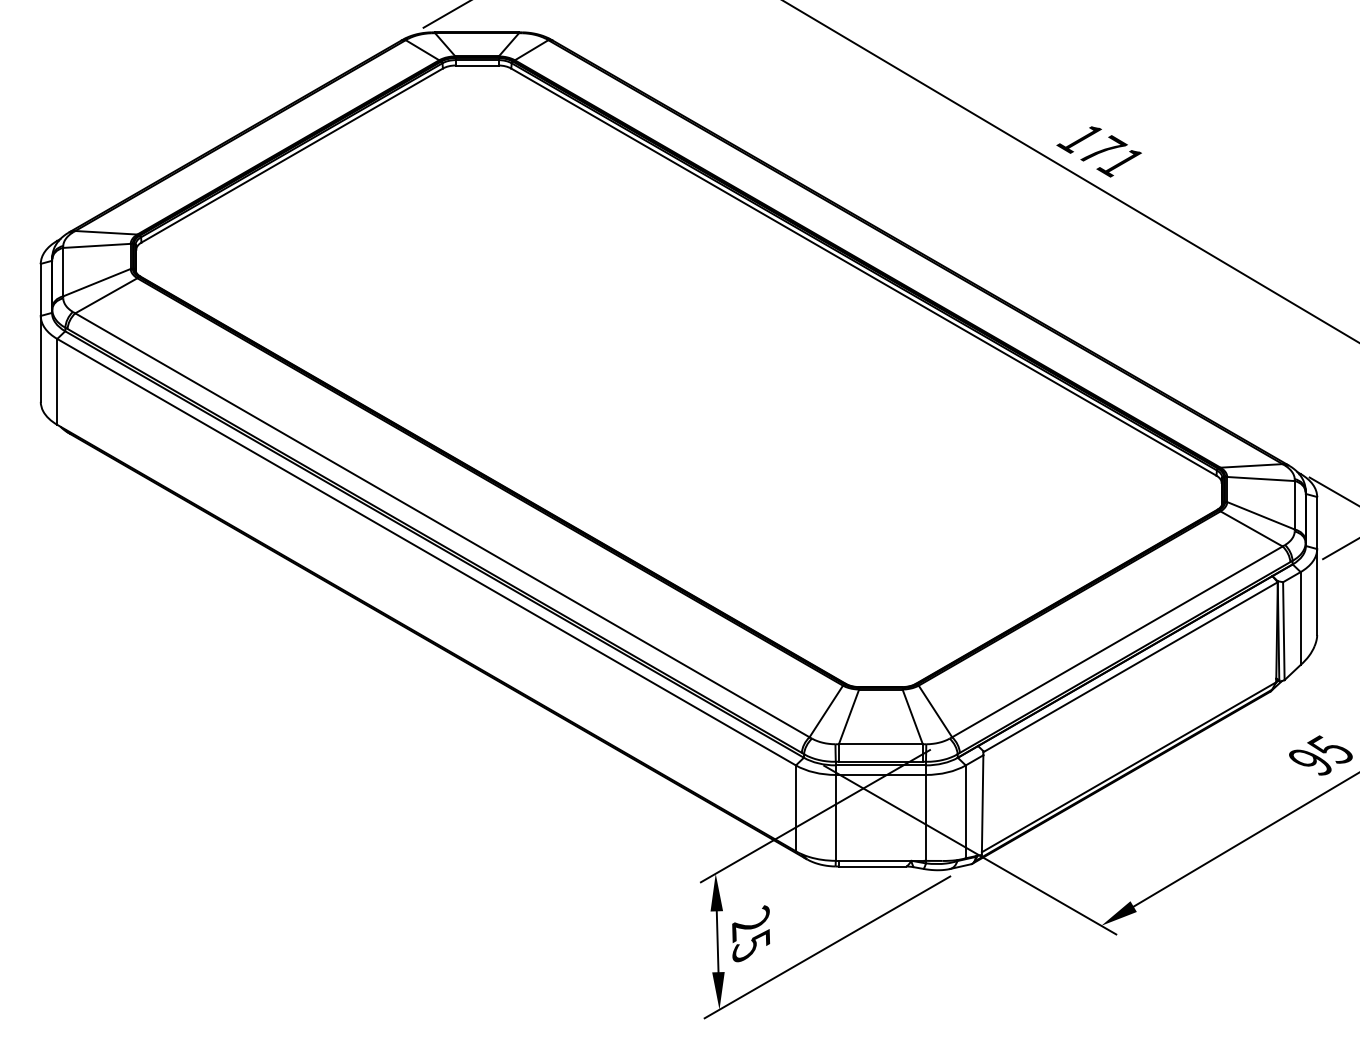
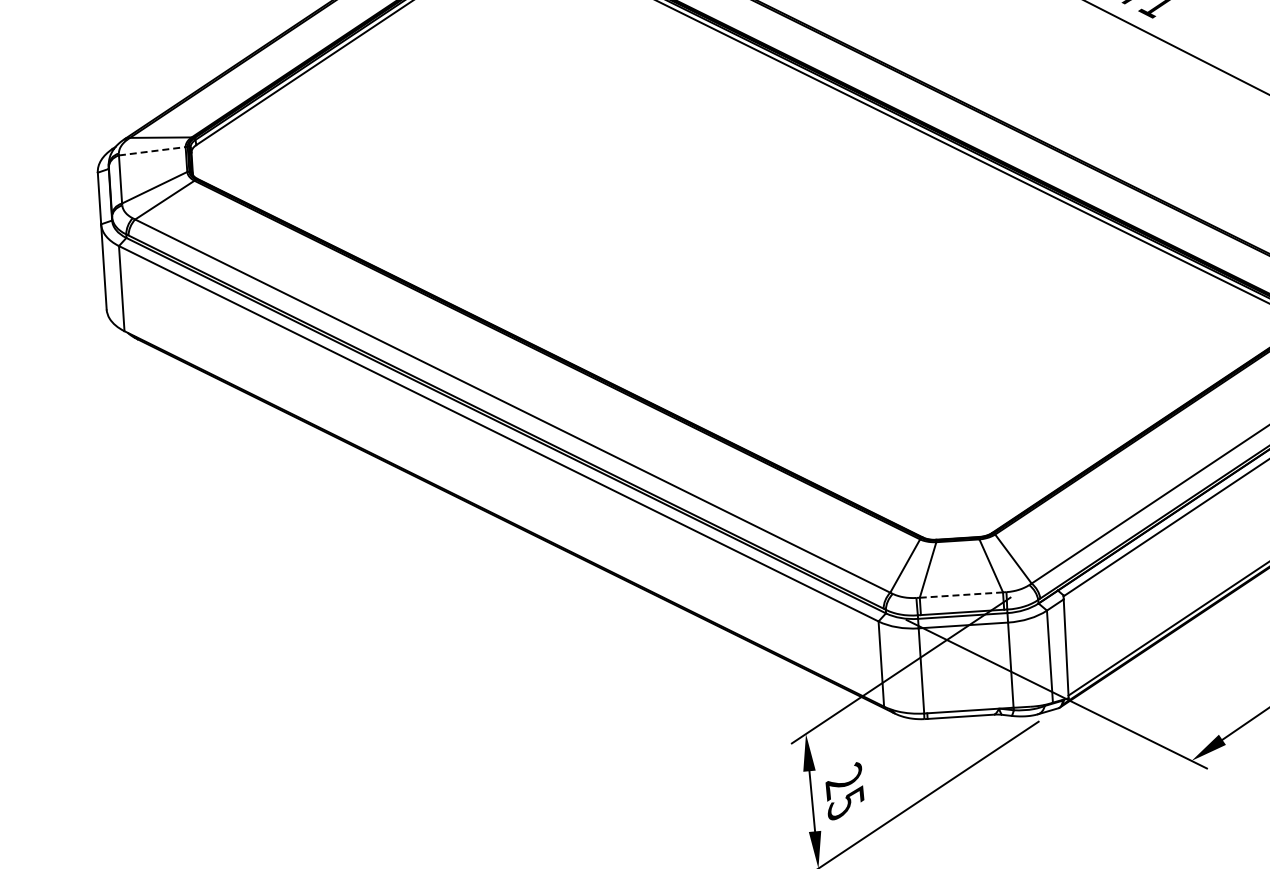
line: (96, 245) -> (151, 150), solid -> dashed
line: (880, 744) -> (961, 595), solid -> dashed

